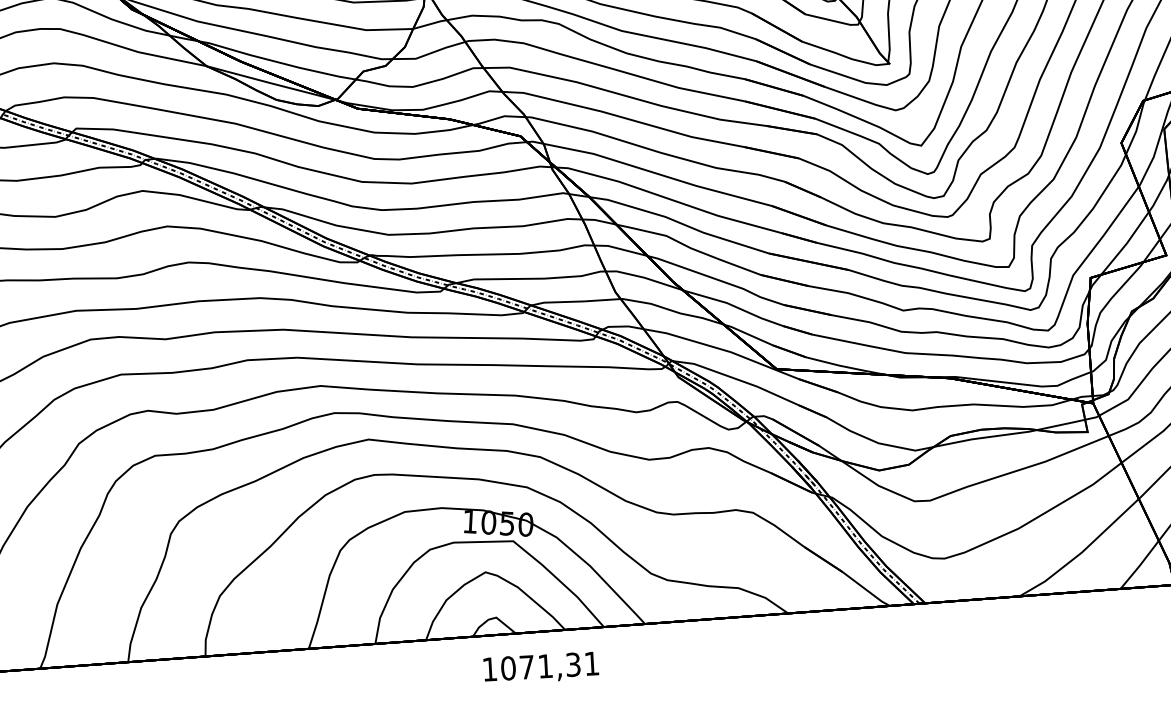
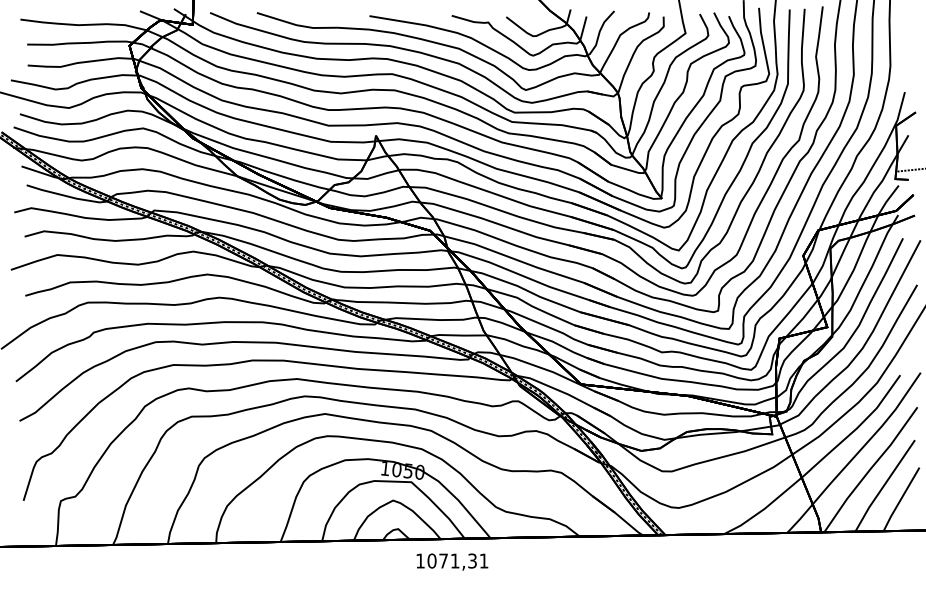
text: (541, 667) -> (452, 561), moved

